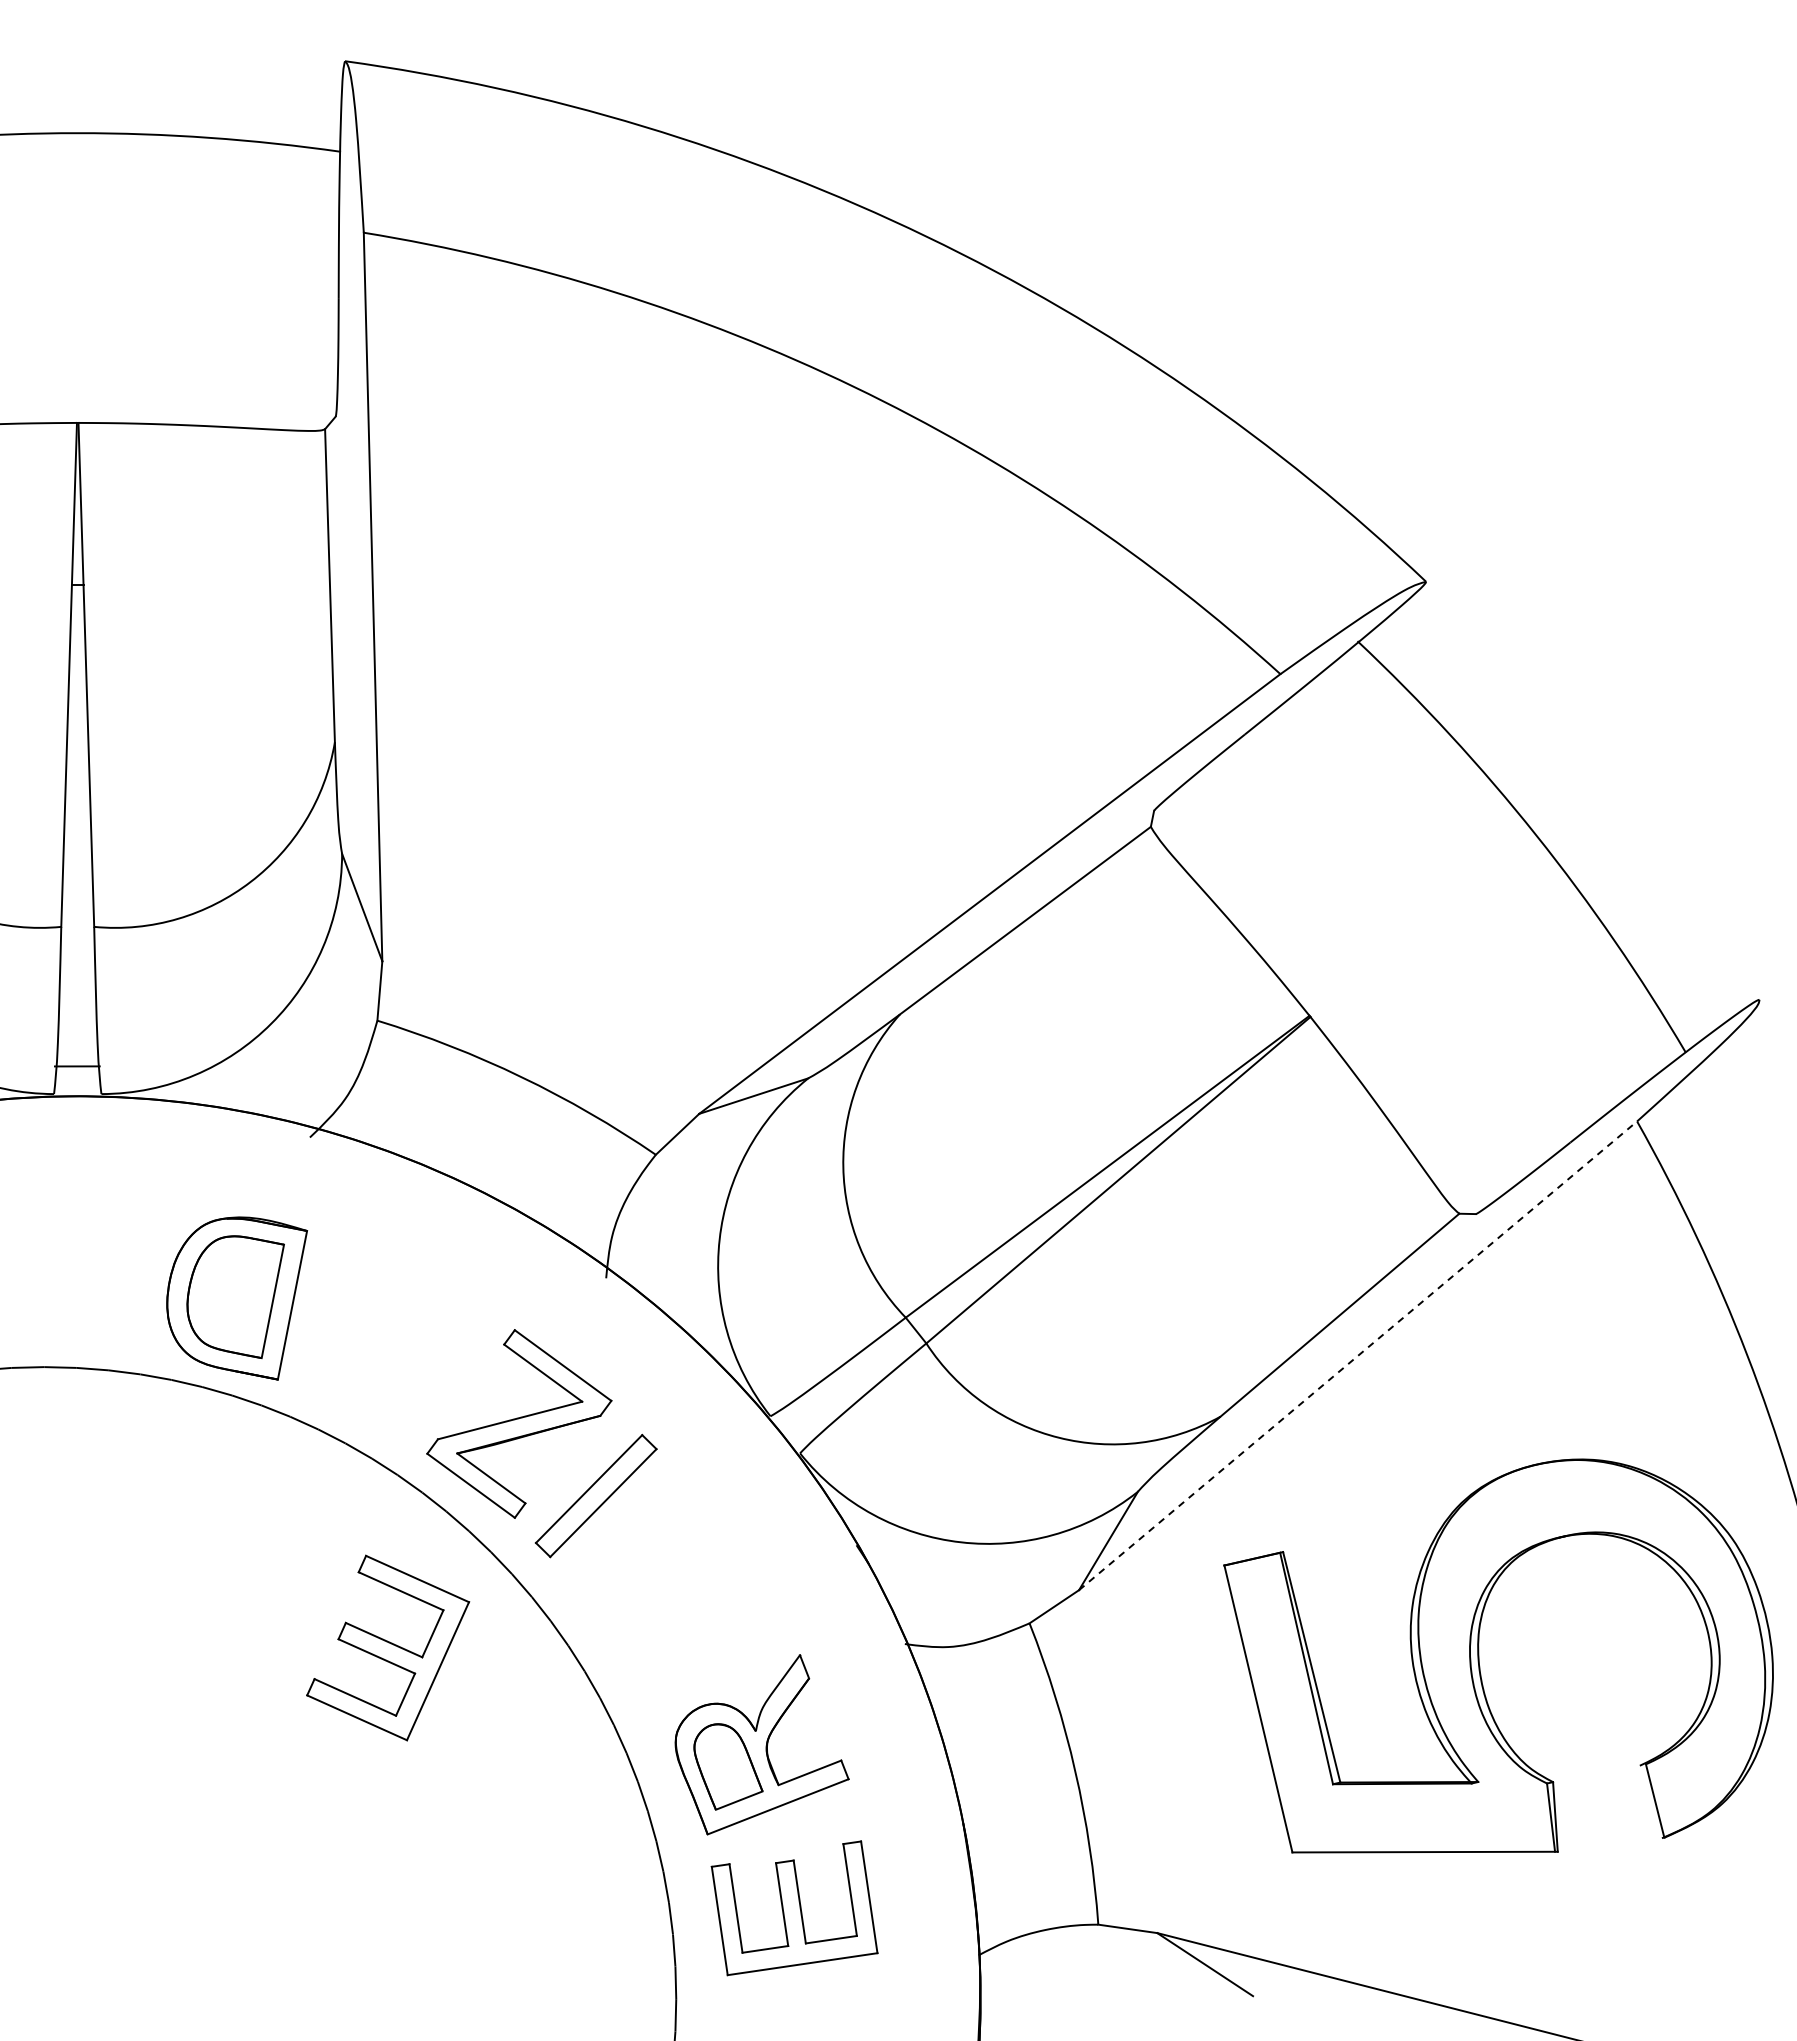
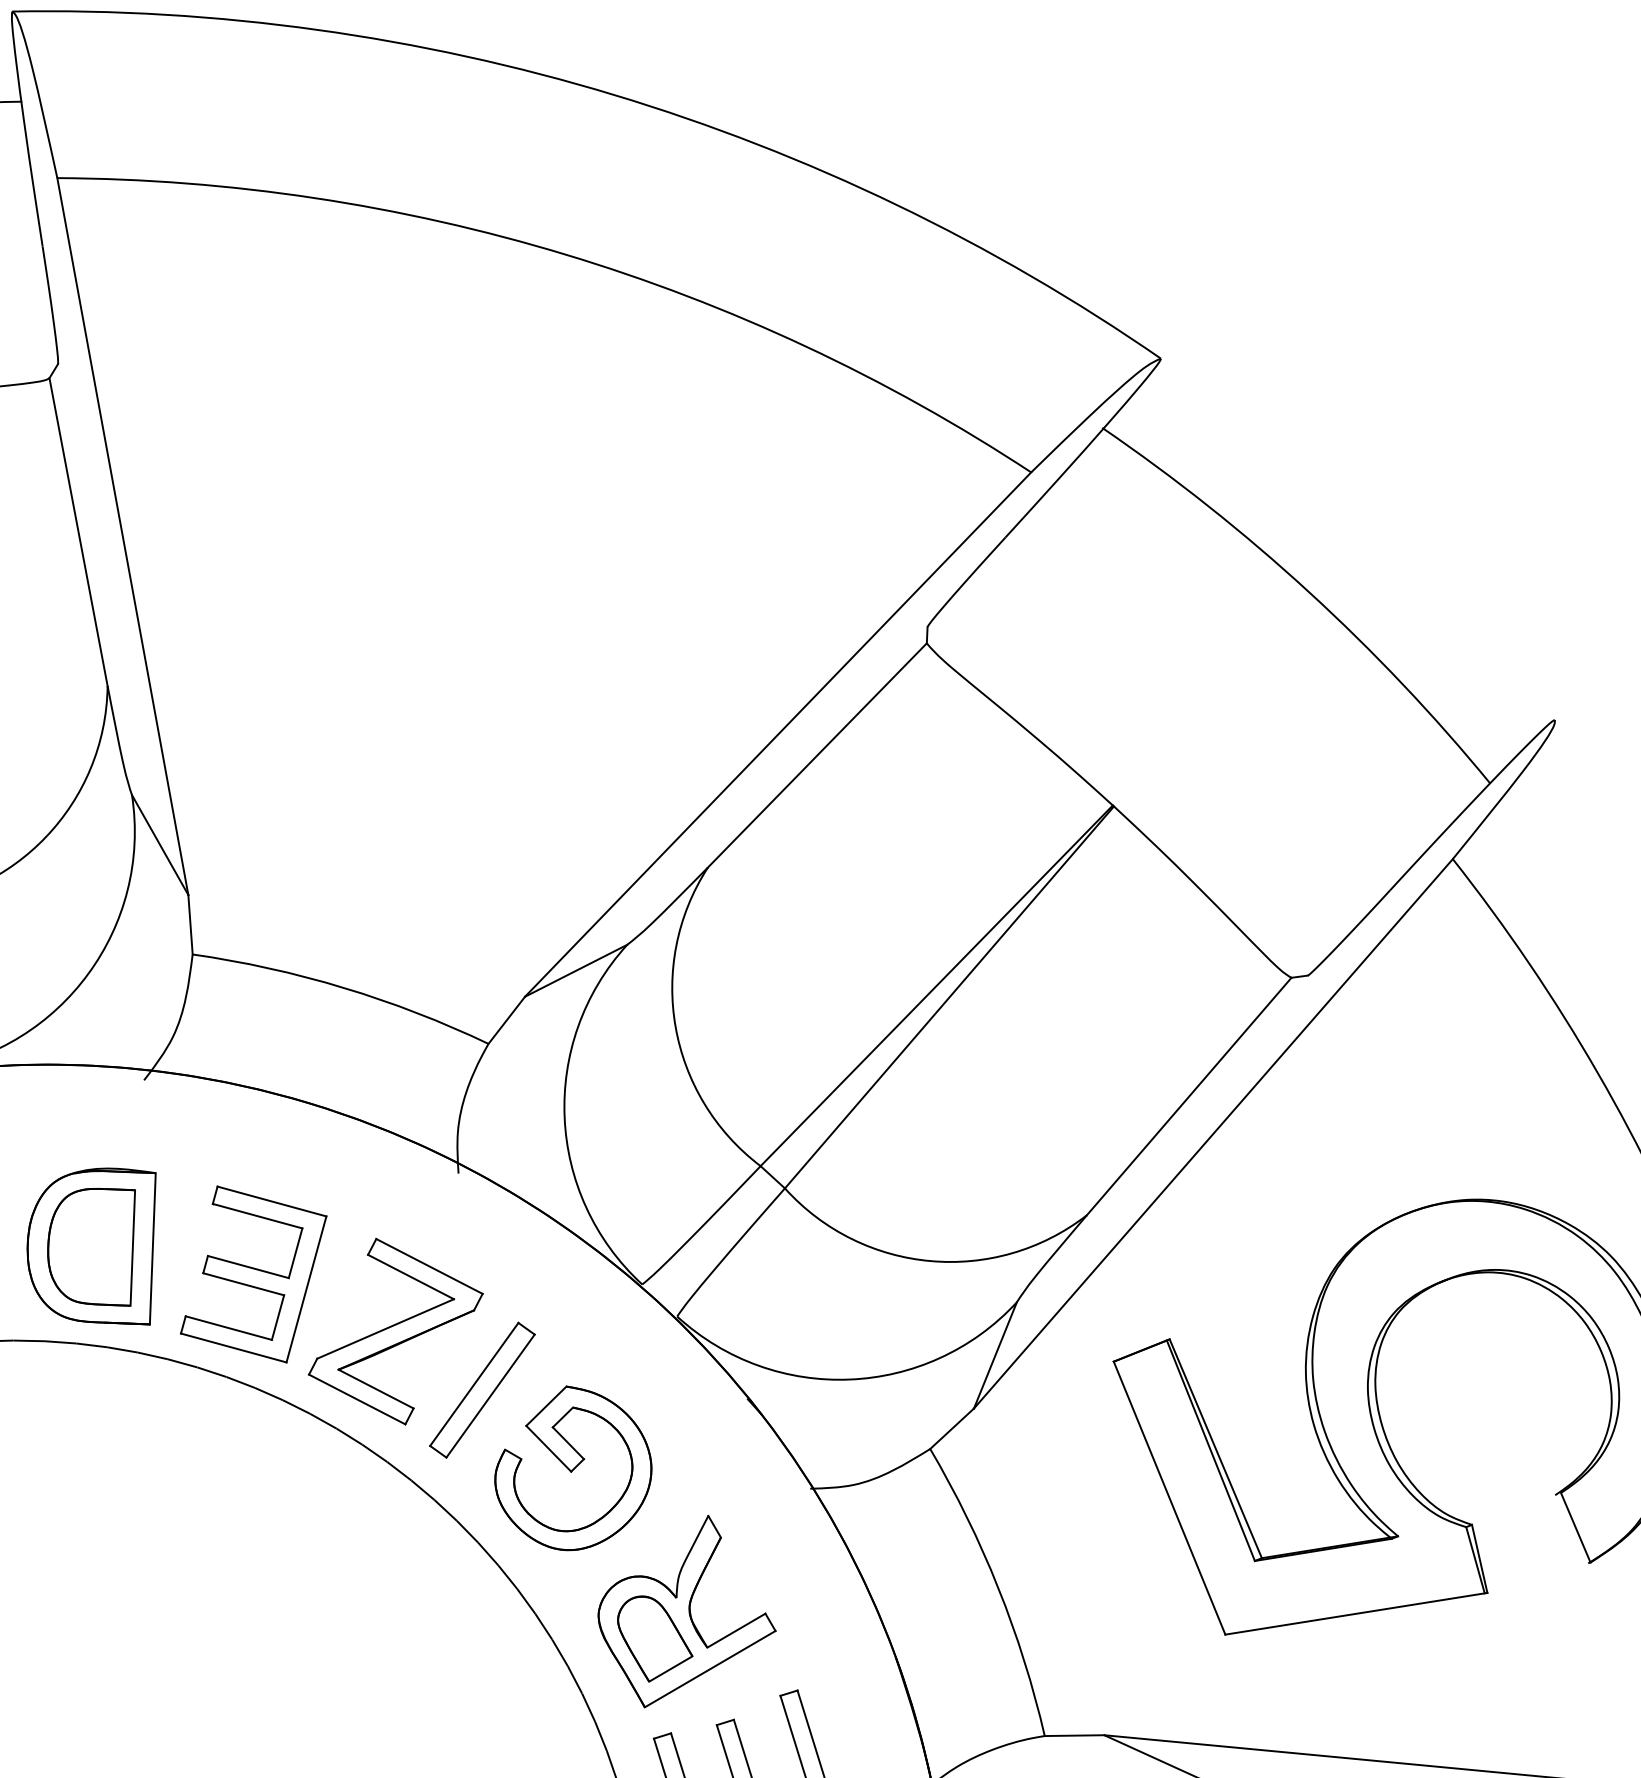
line: (1358, 1355) -> (1213, 1133), dashed -> solid
part: (672, 1586) -> (571, 1467), added
part: (388, 1647) -> (253, 1273), moved

